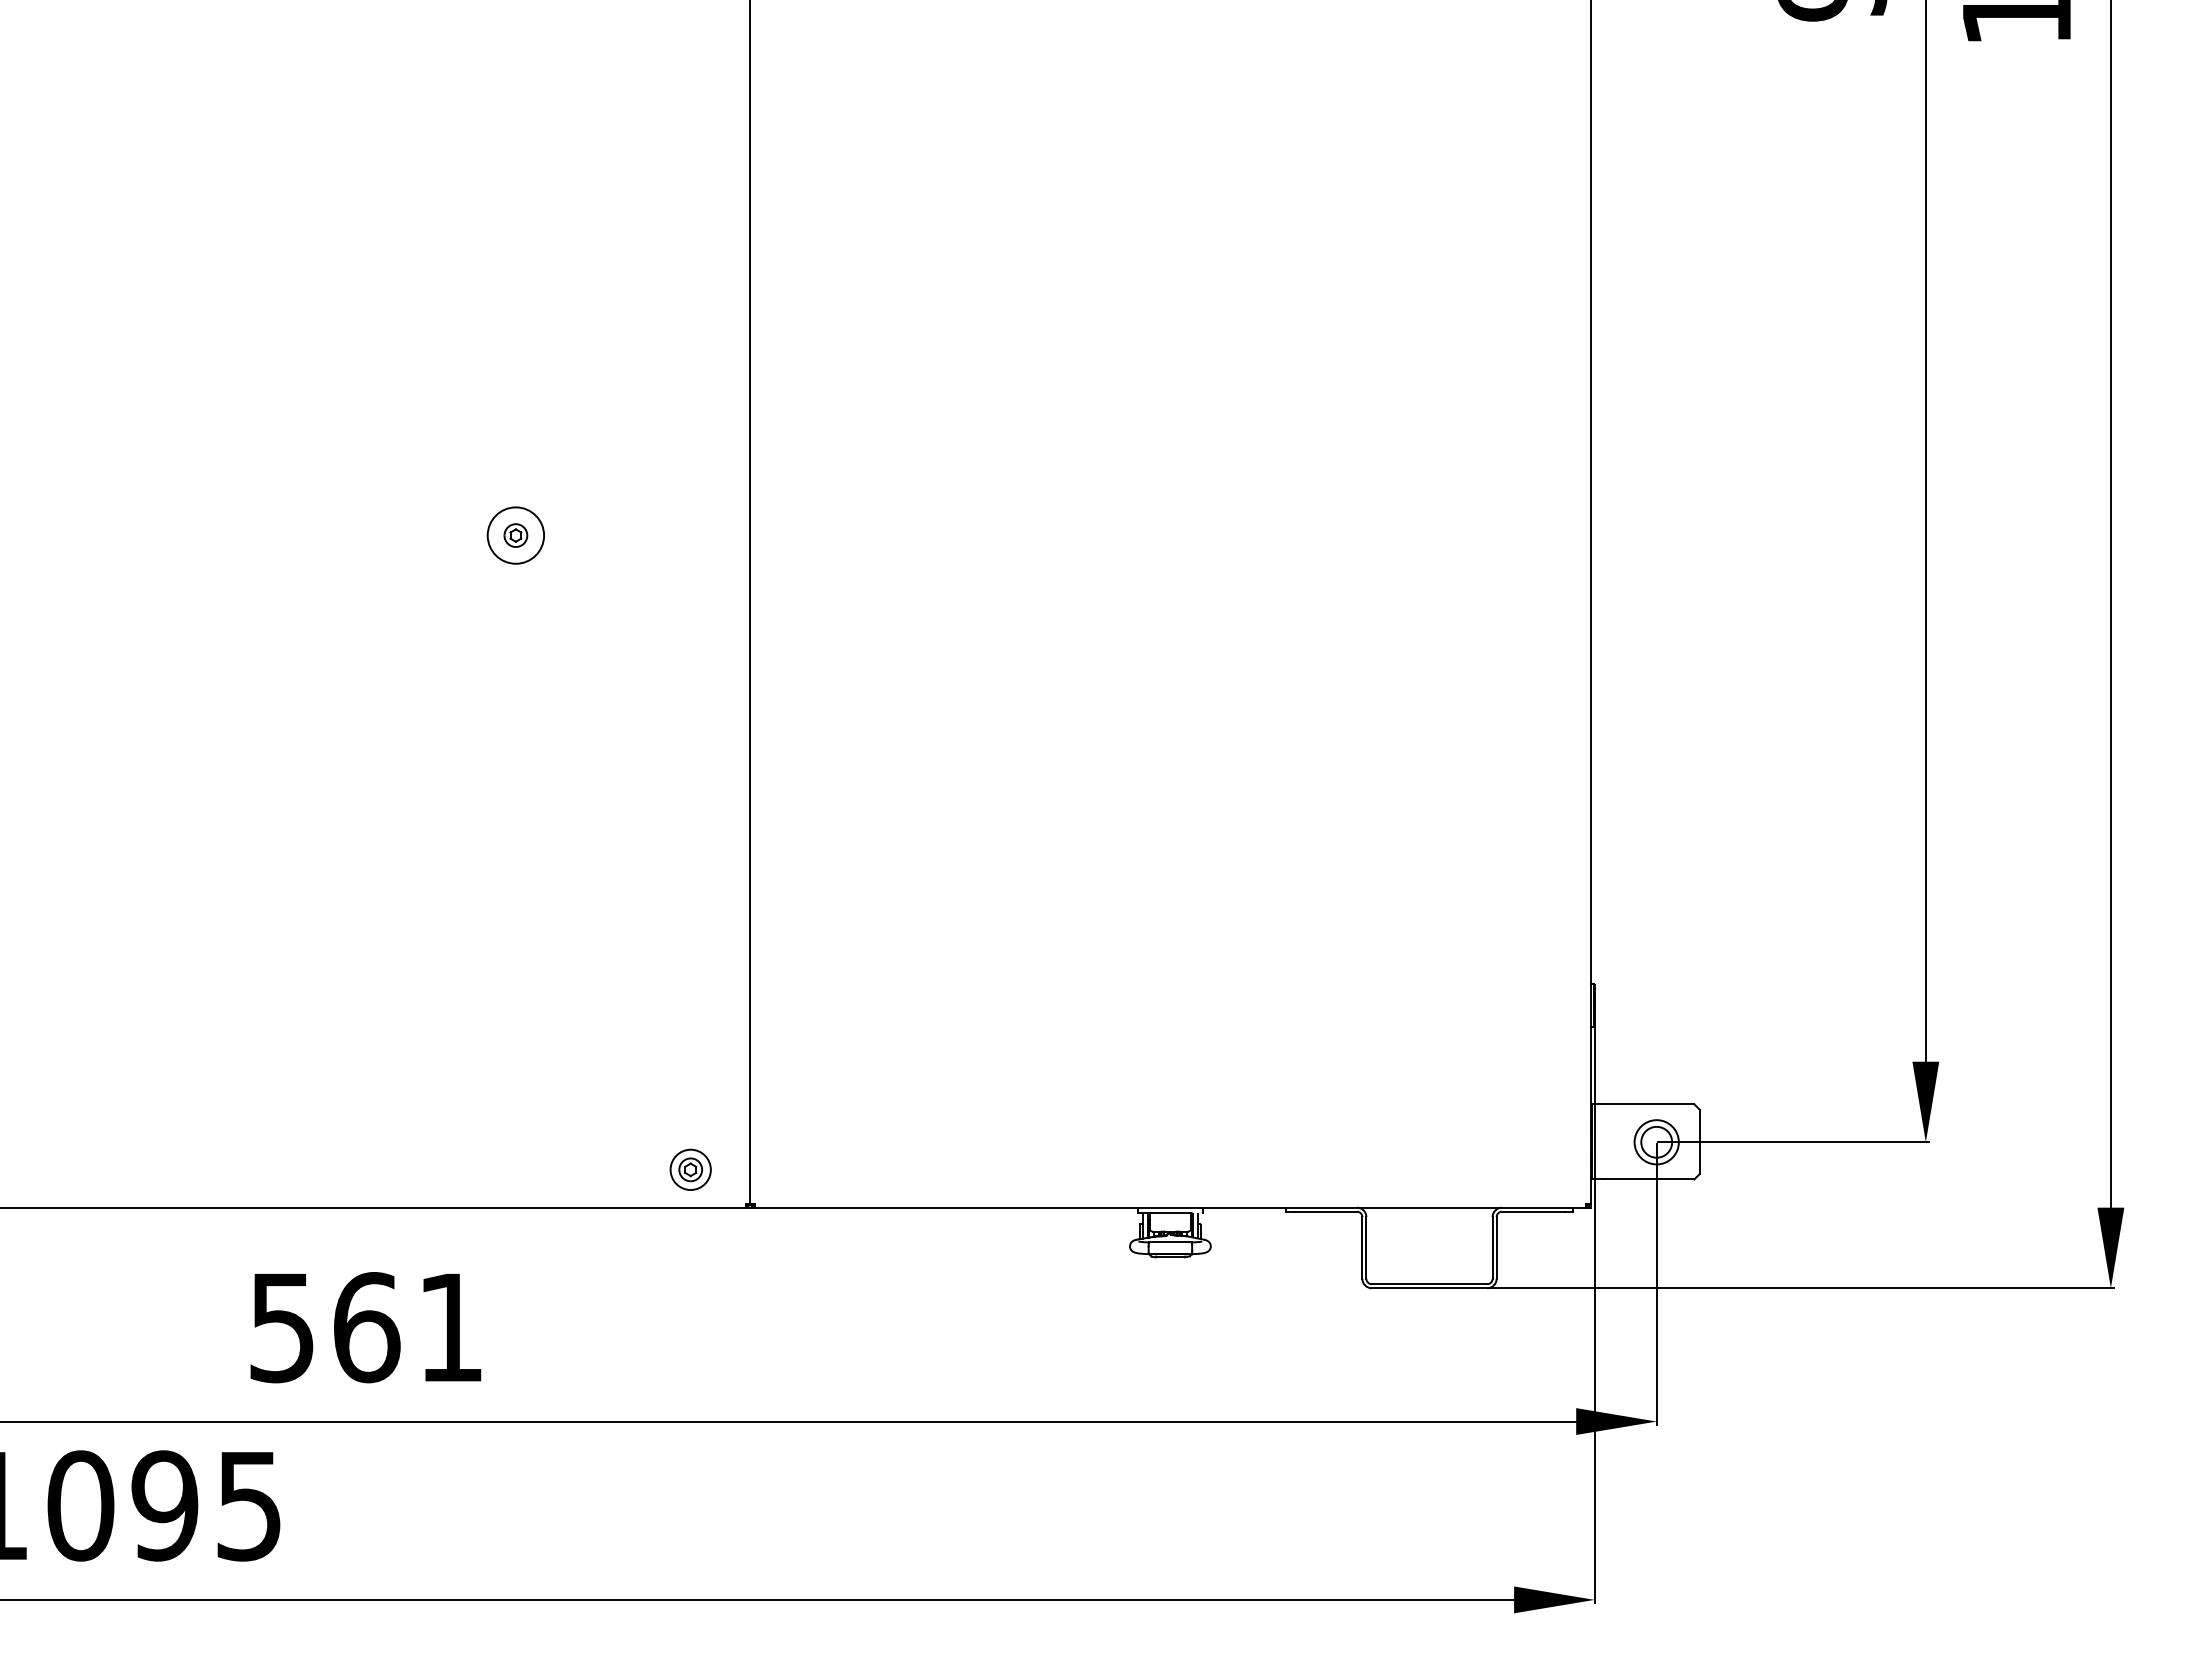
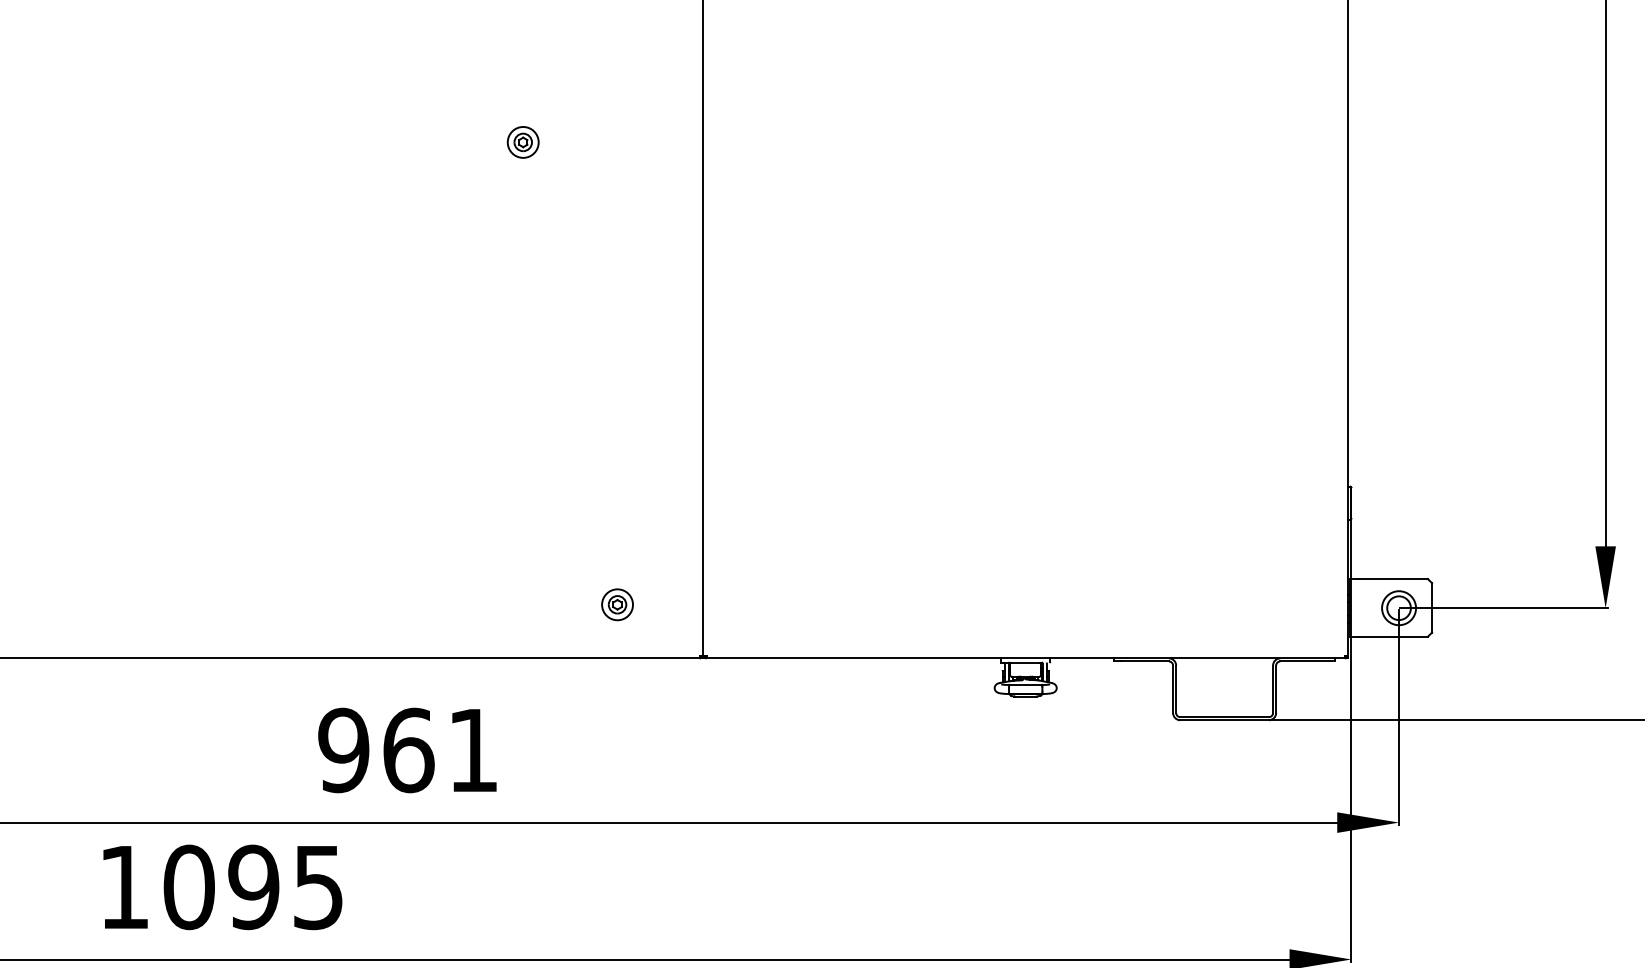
circle: (515, 535) -> (522, 142), size x0.71
part: (690, 1169) -> (617, 604), moved
text: (281, 1327) -> (343, 750), 561 -> 961

